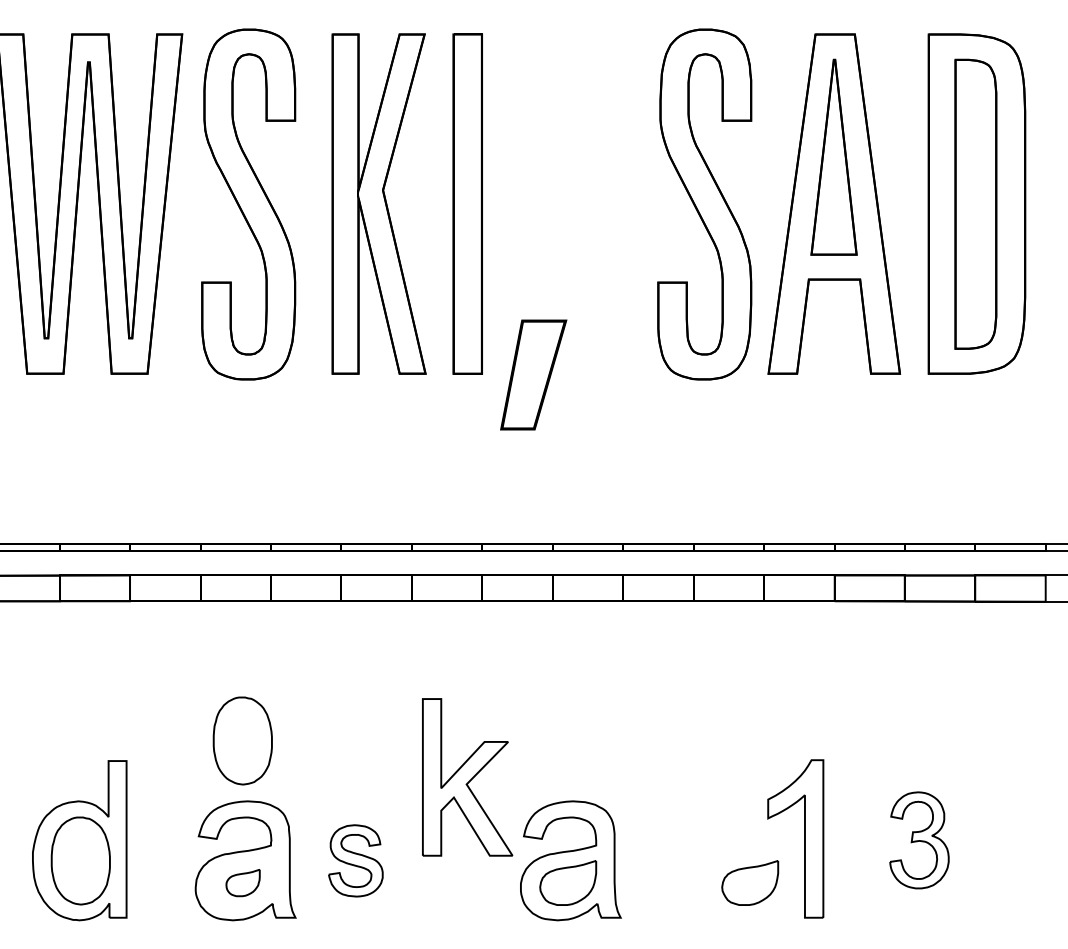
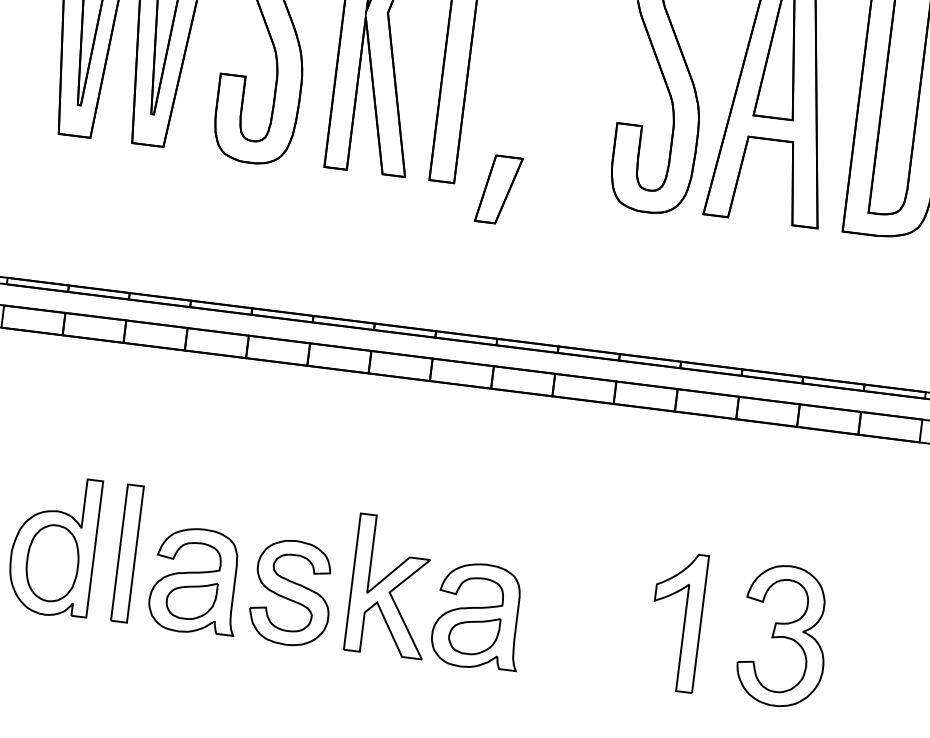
part: (533, 374) -> (498, 189), size x0.71
part: (242, 740) -> (206, 476), removed
part: (467, 777) -> (391, 586), moved
part: (163, 839) -> (126, 553), added
part: (919, 840) -> (783, 636), size x1.67
part: (355, 860) -> (291, 592), size x1.67
part: (242, 882) -> (190, 599), size x1.67
part: (750, 882) -> (632, 654), removed

